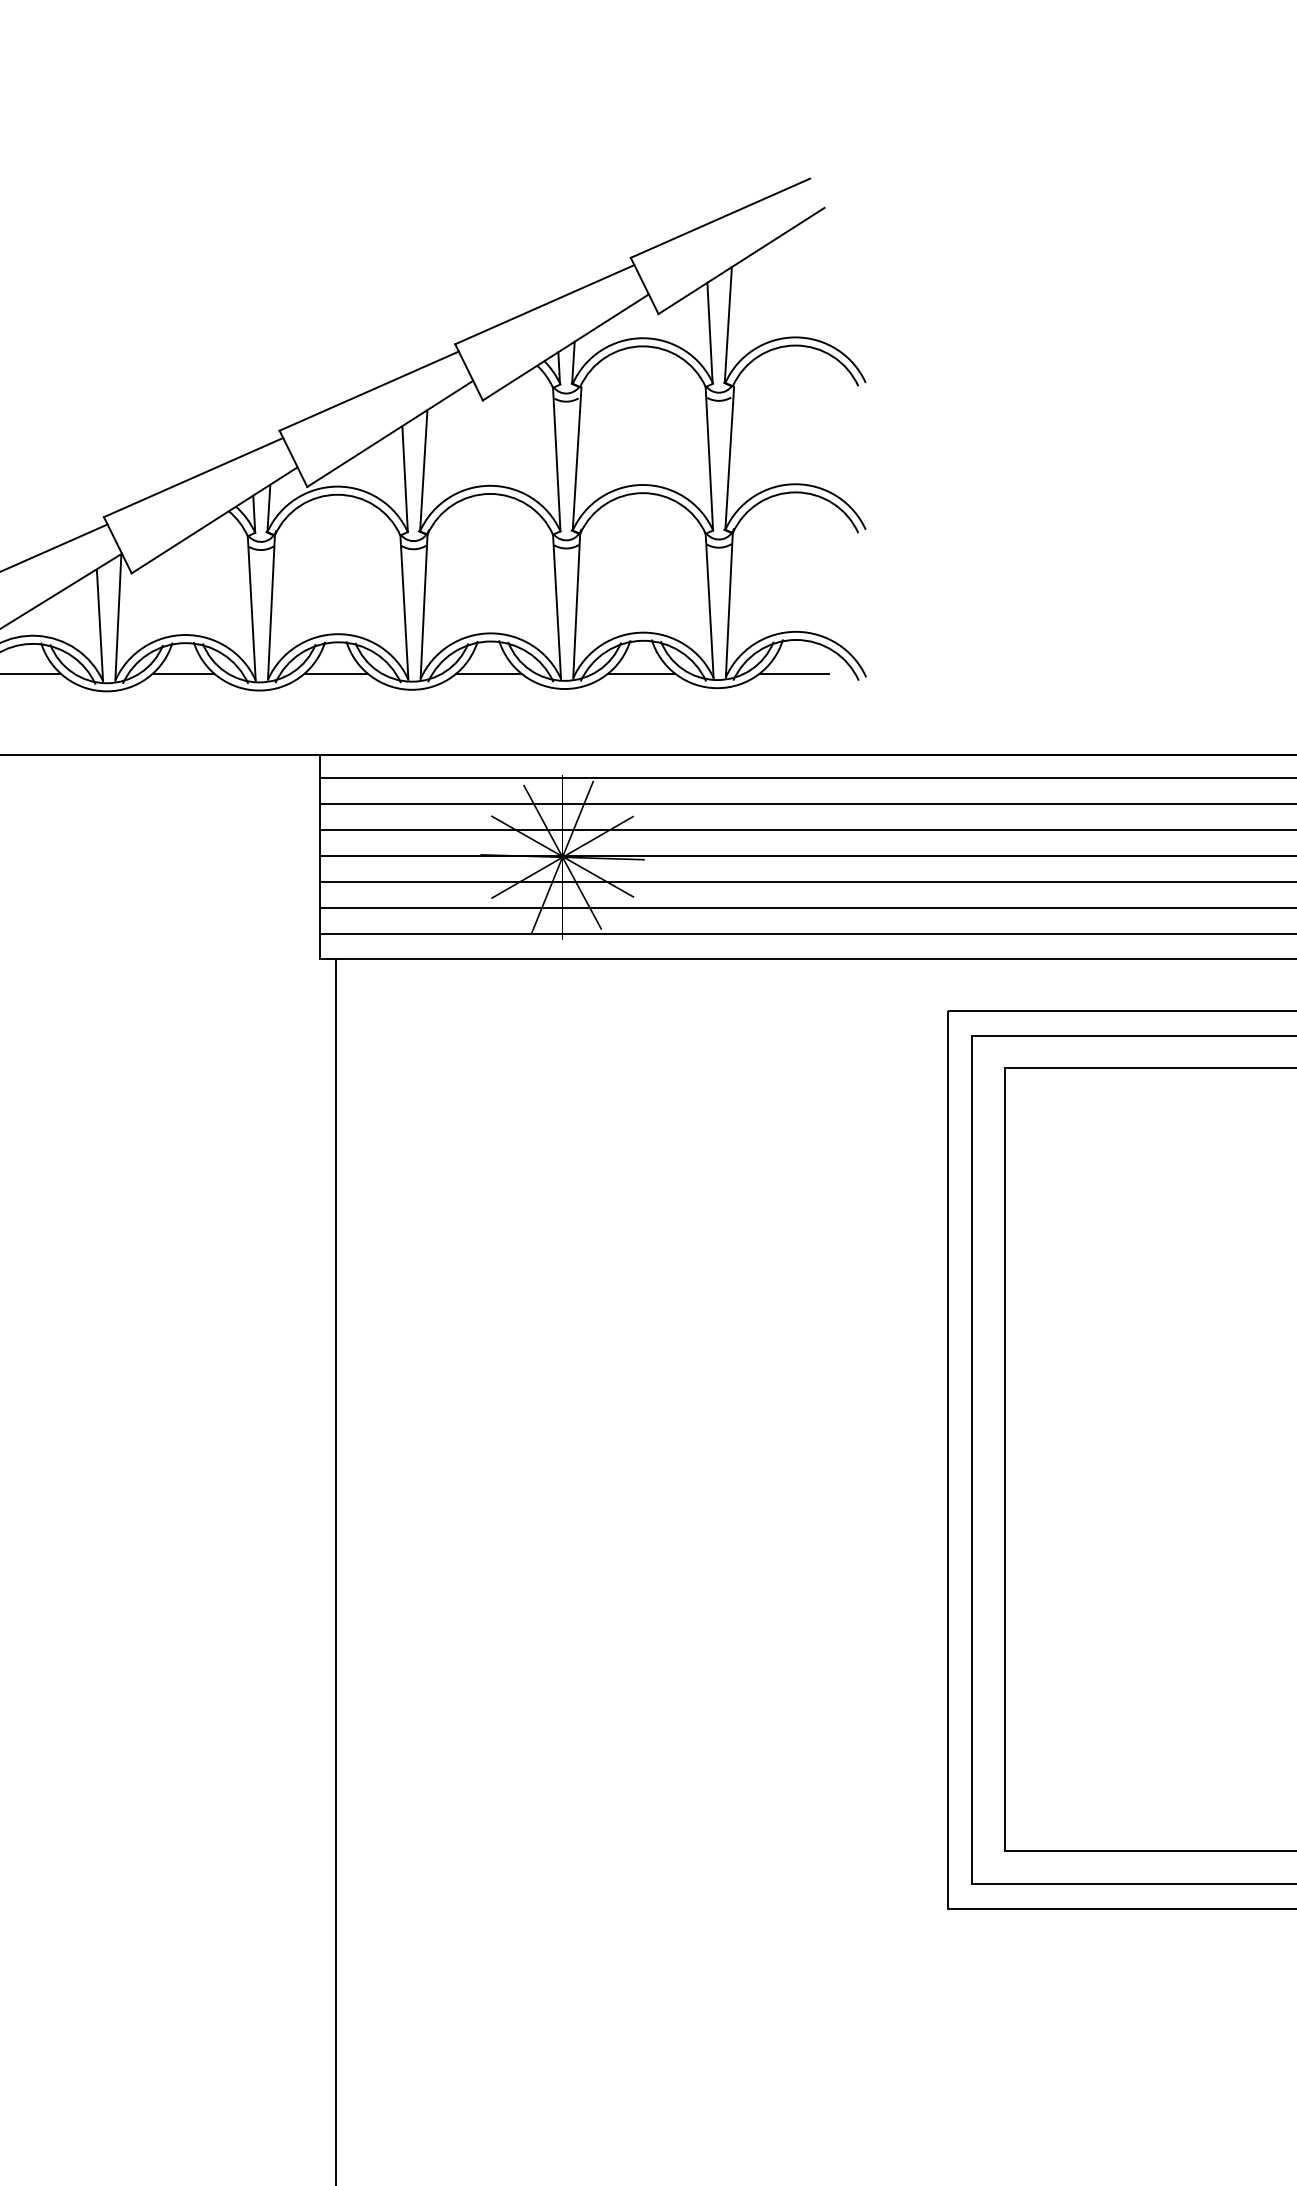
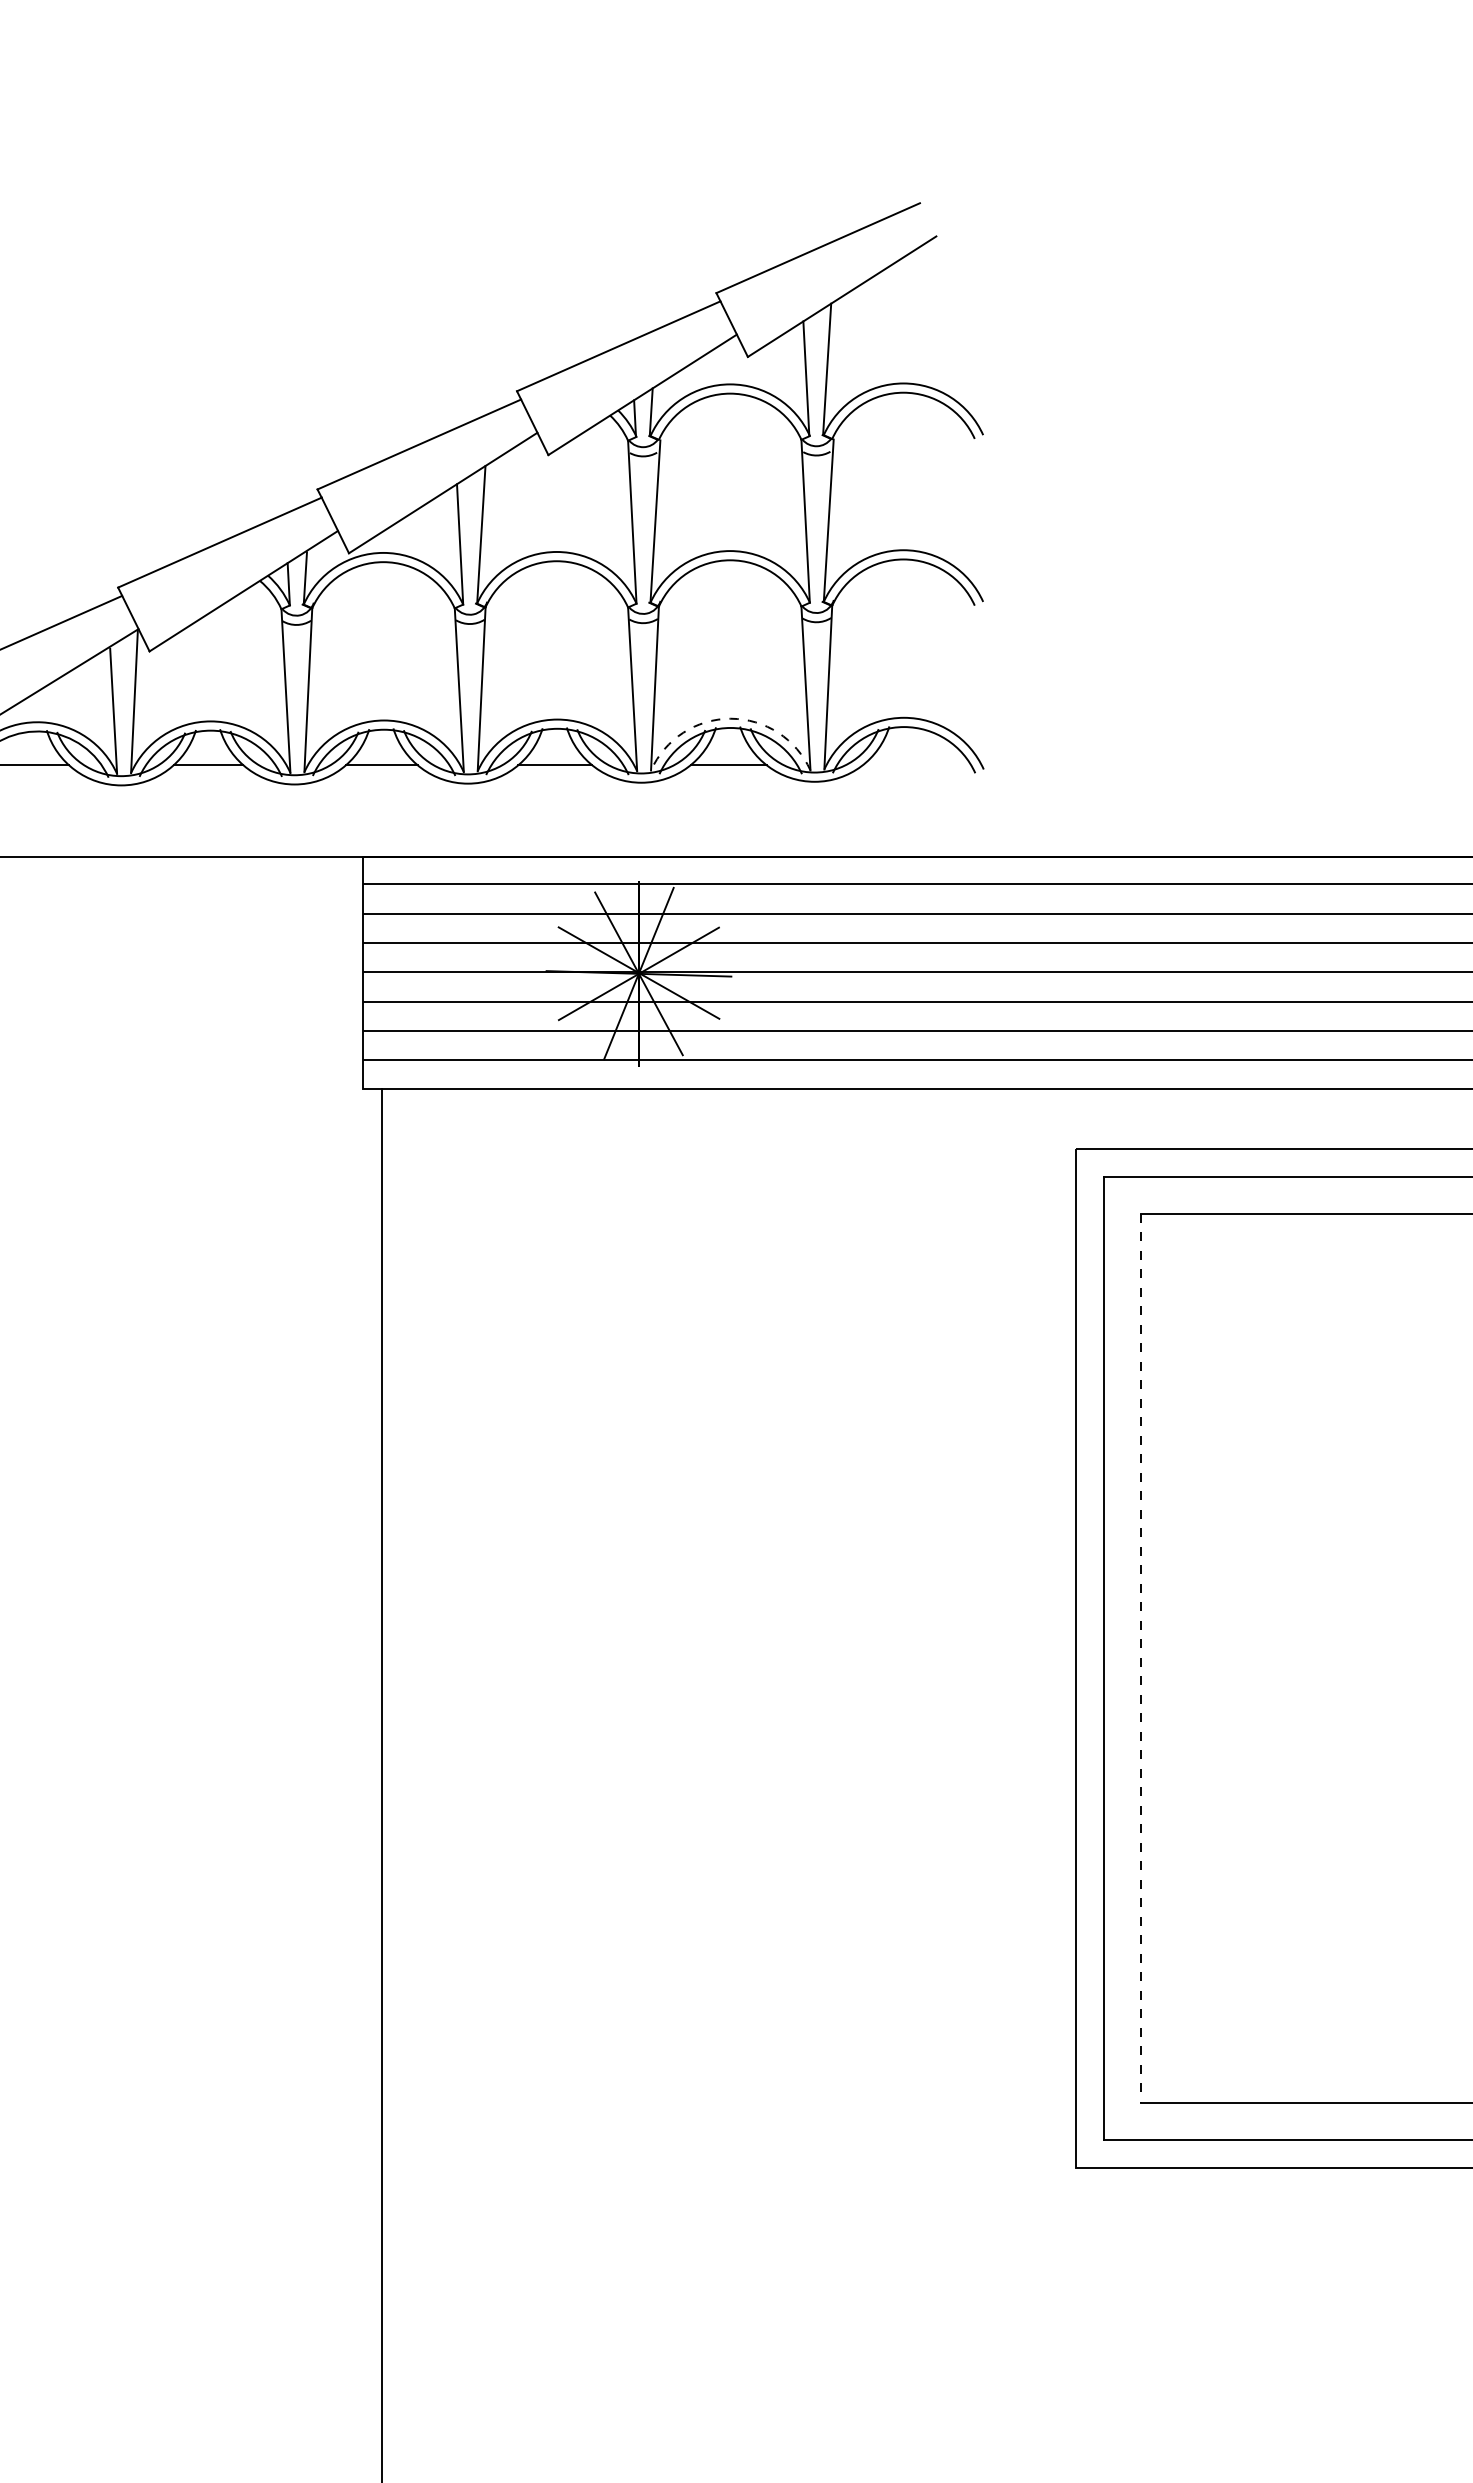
arc: (643, 632) -> (730, 718), solid -> dashed
line: (793, 673) -> (901, 765), removed
line: (1005, 1460) -> (1141, 1658), solid -> dashed

